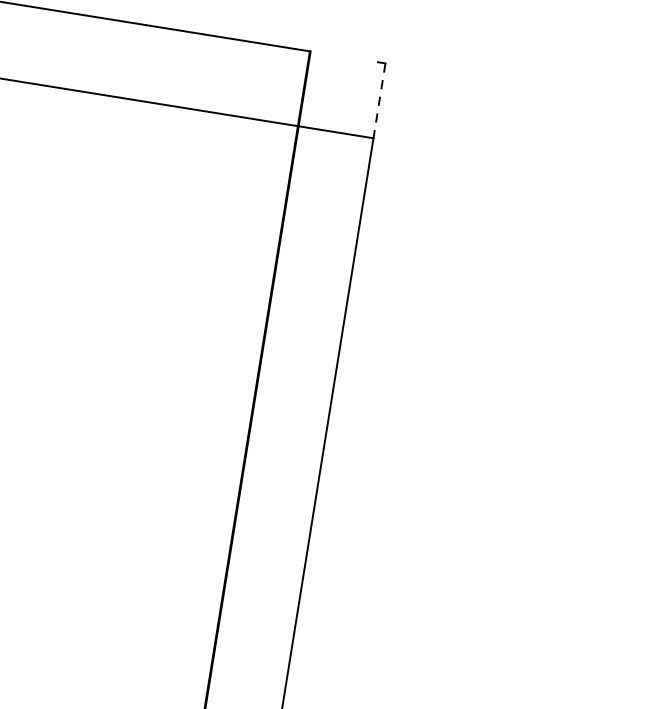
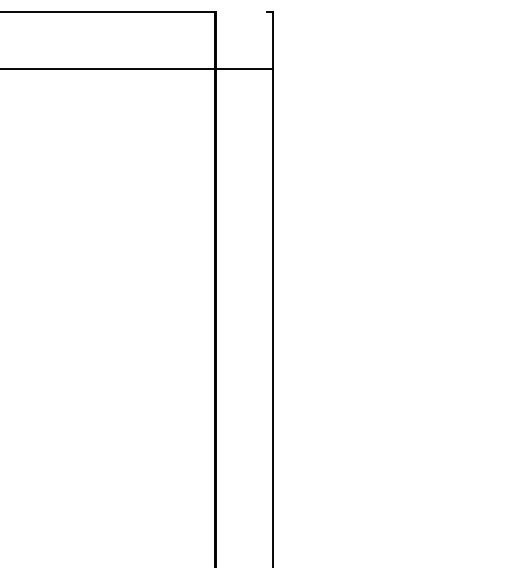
line: (380, 100) -> (273, 40), dashed -> solid

